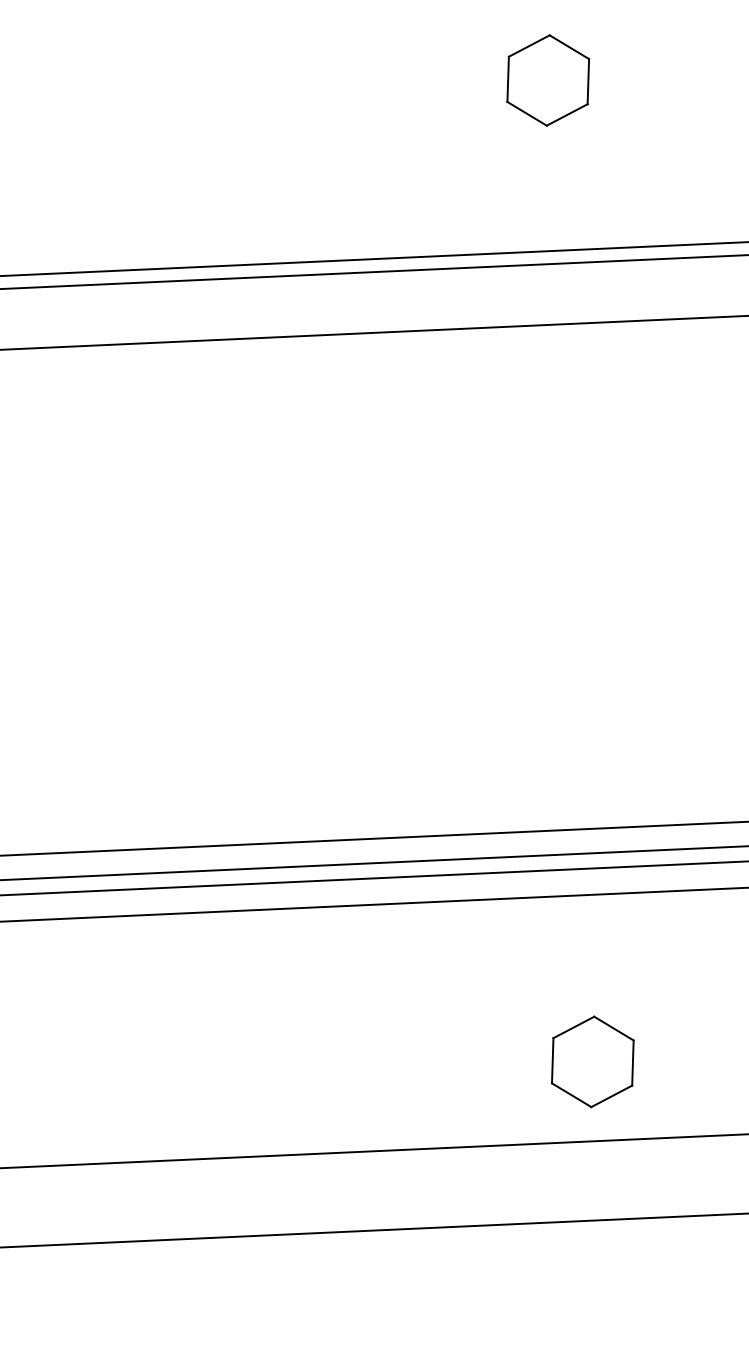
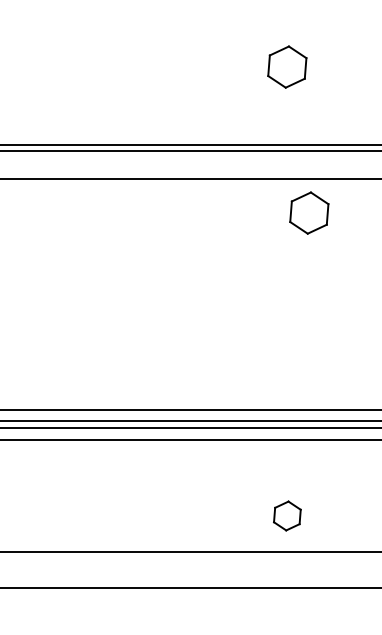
part: (611, 396) -> (309, 212), added
part: (593, 1060) -> (287, 515), size x0.7

